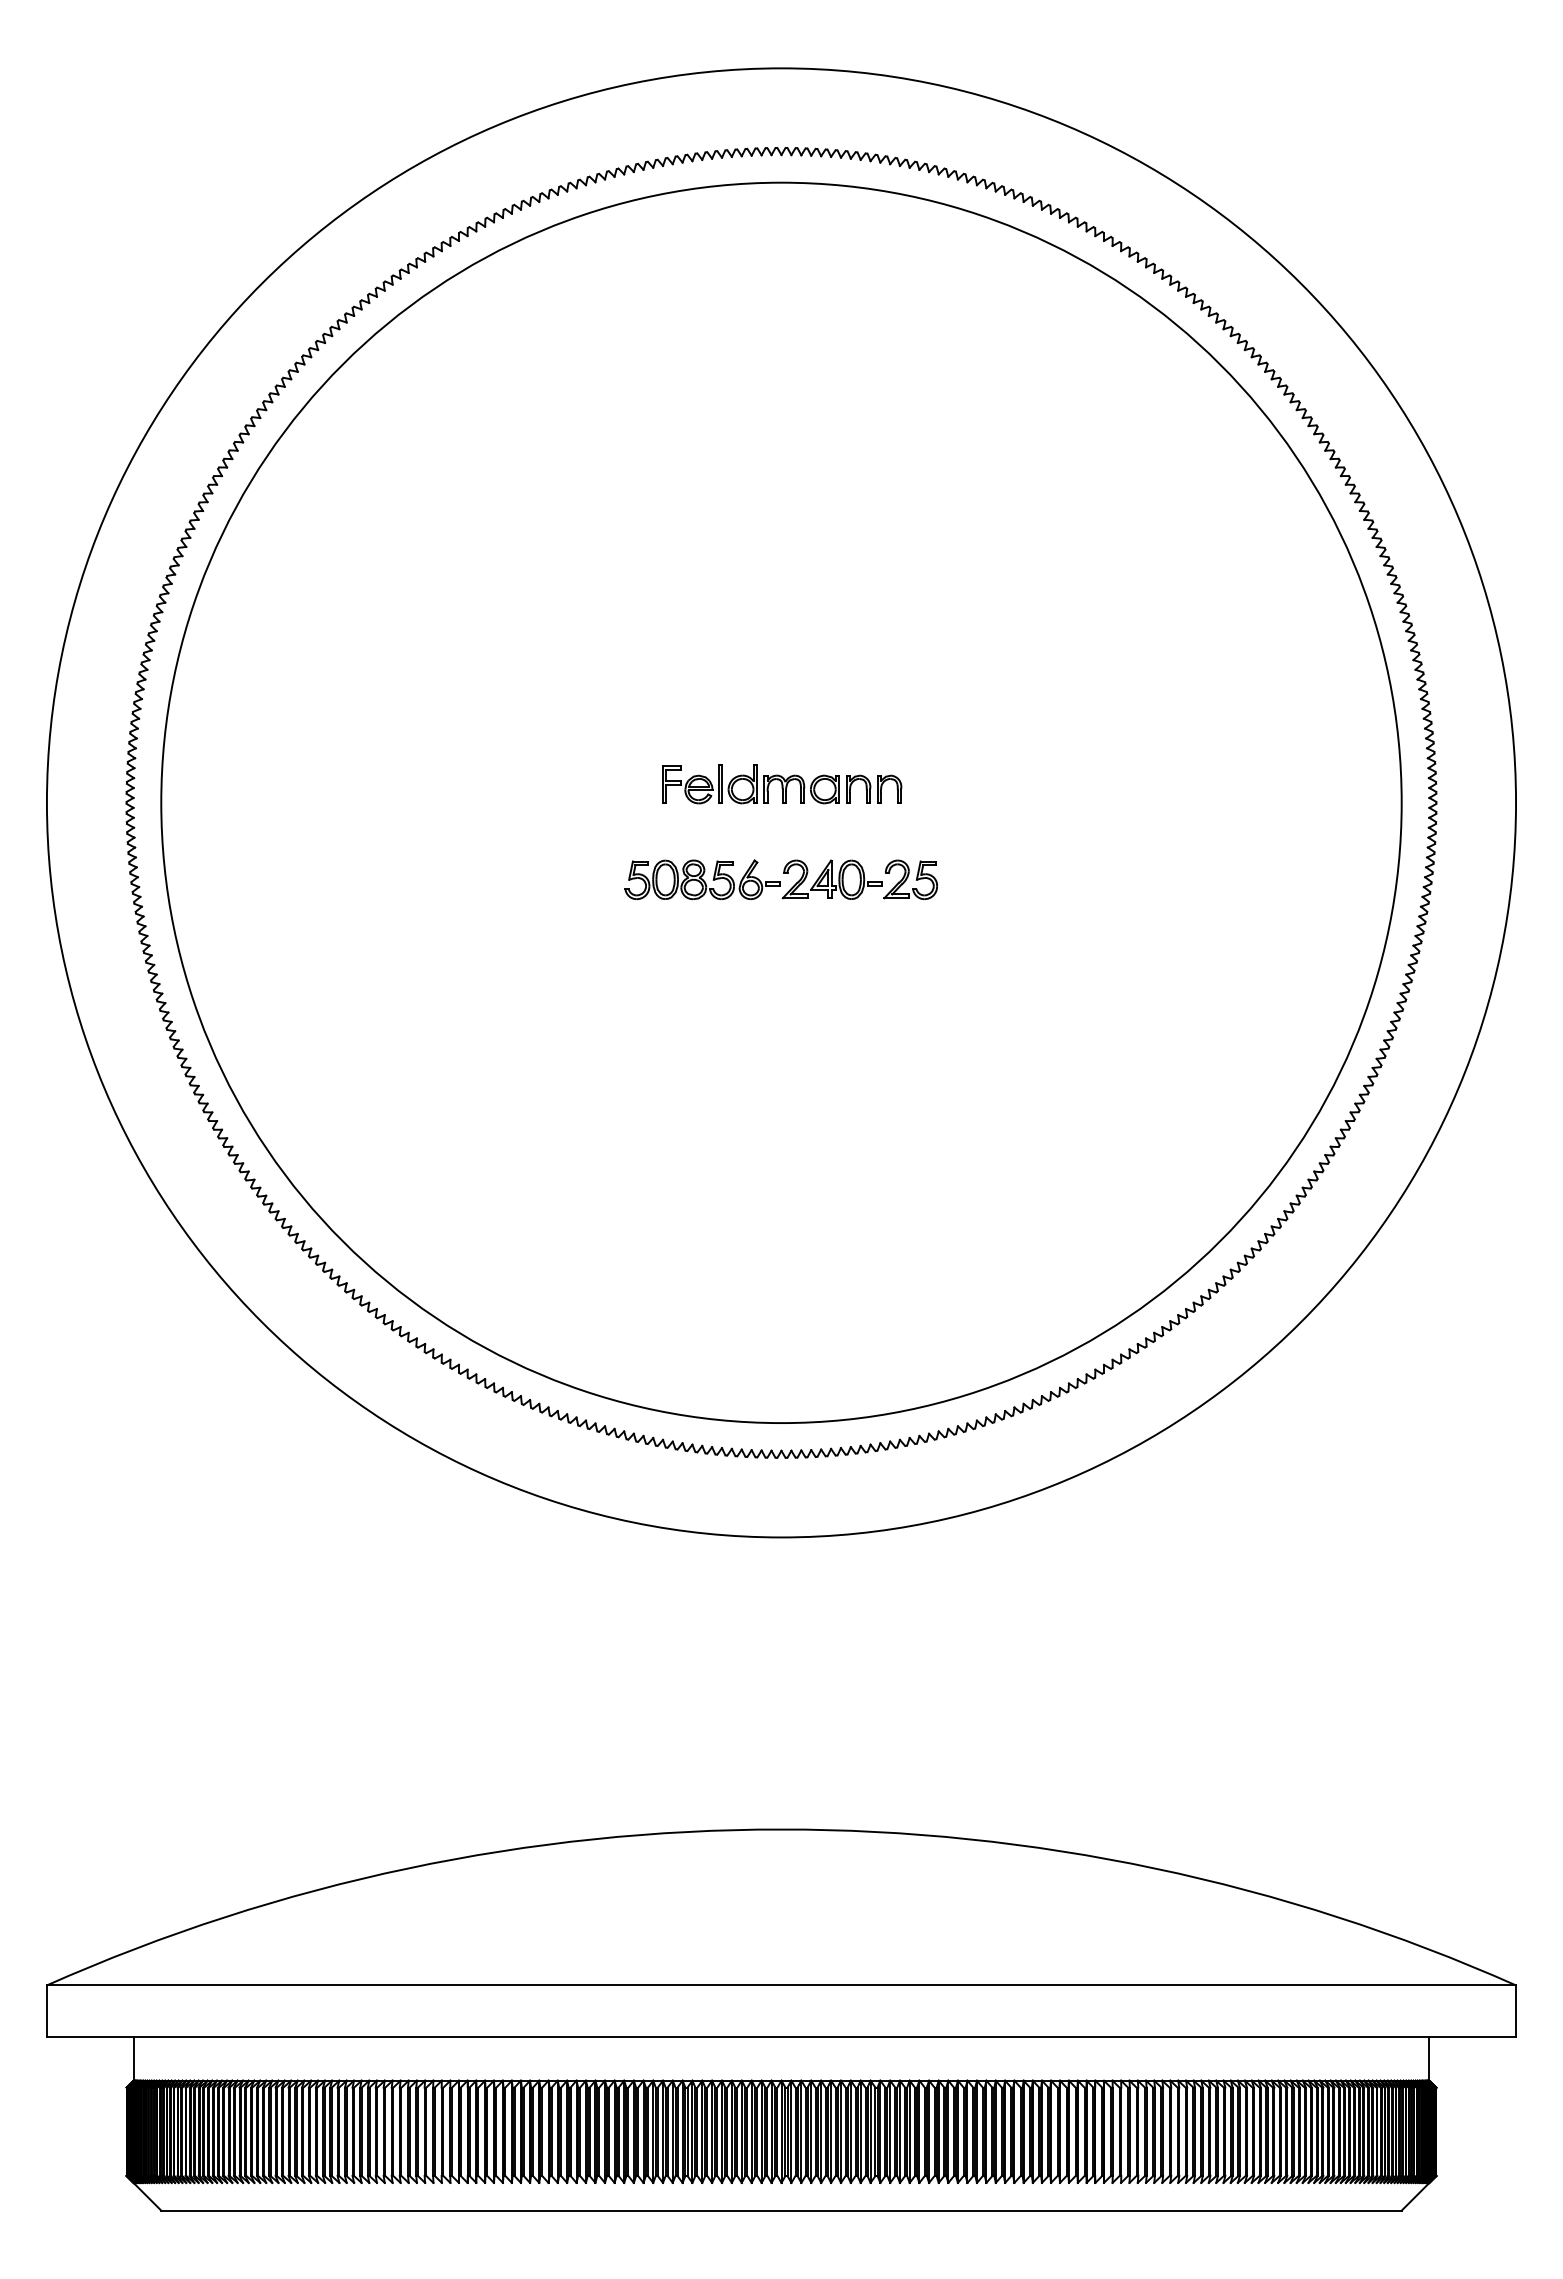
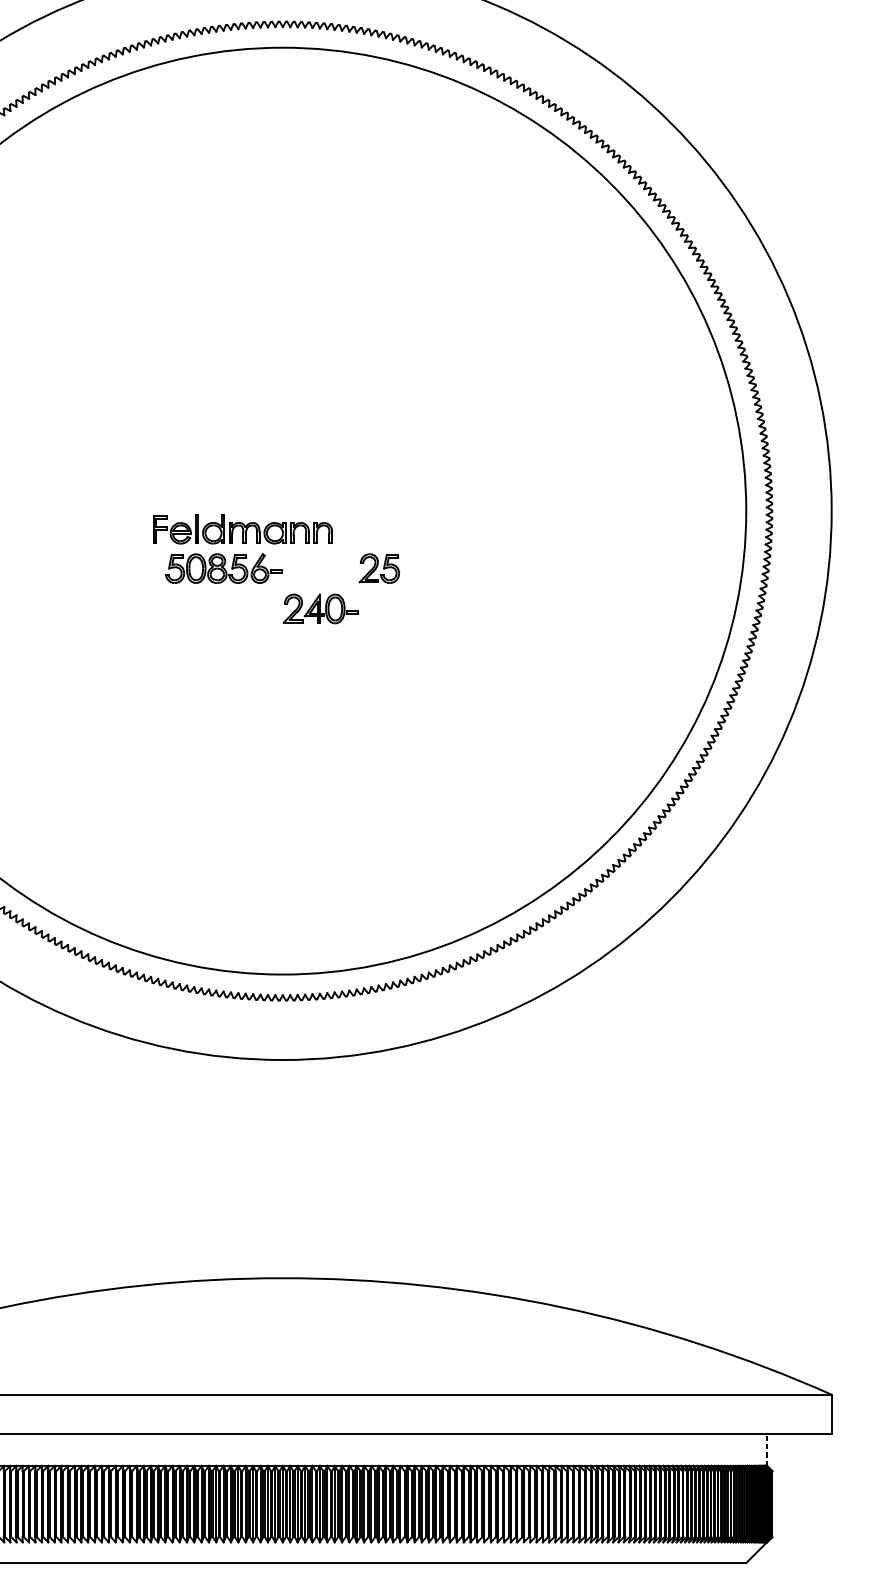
part: (782, 784) -> (243, 529), moved
part: (831, 879) -> (320, 608), moved
line: (1429, 2059) -> (767, 1450), solid -> dashed

